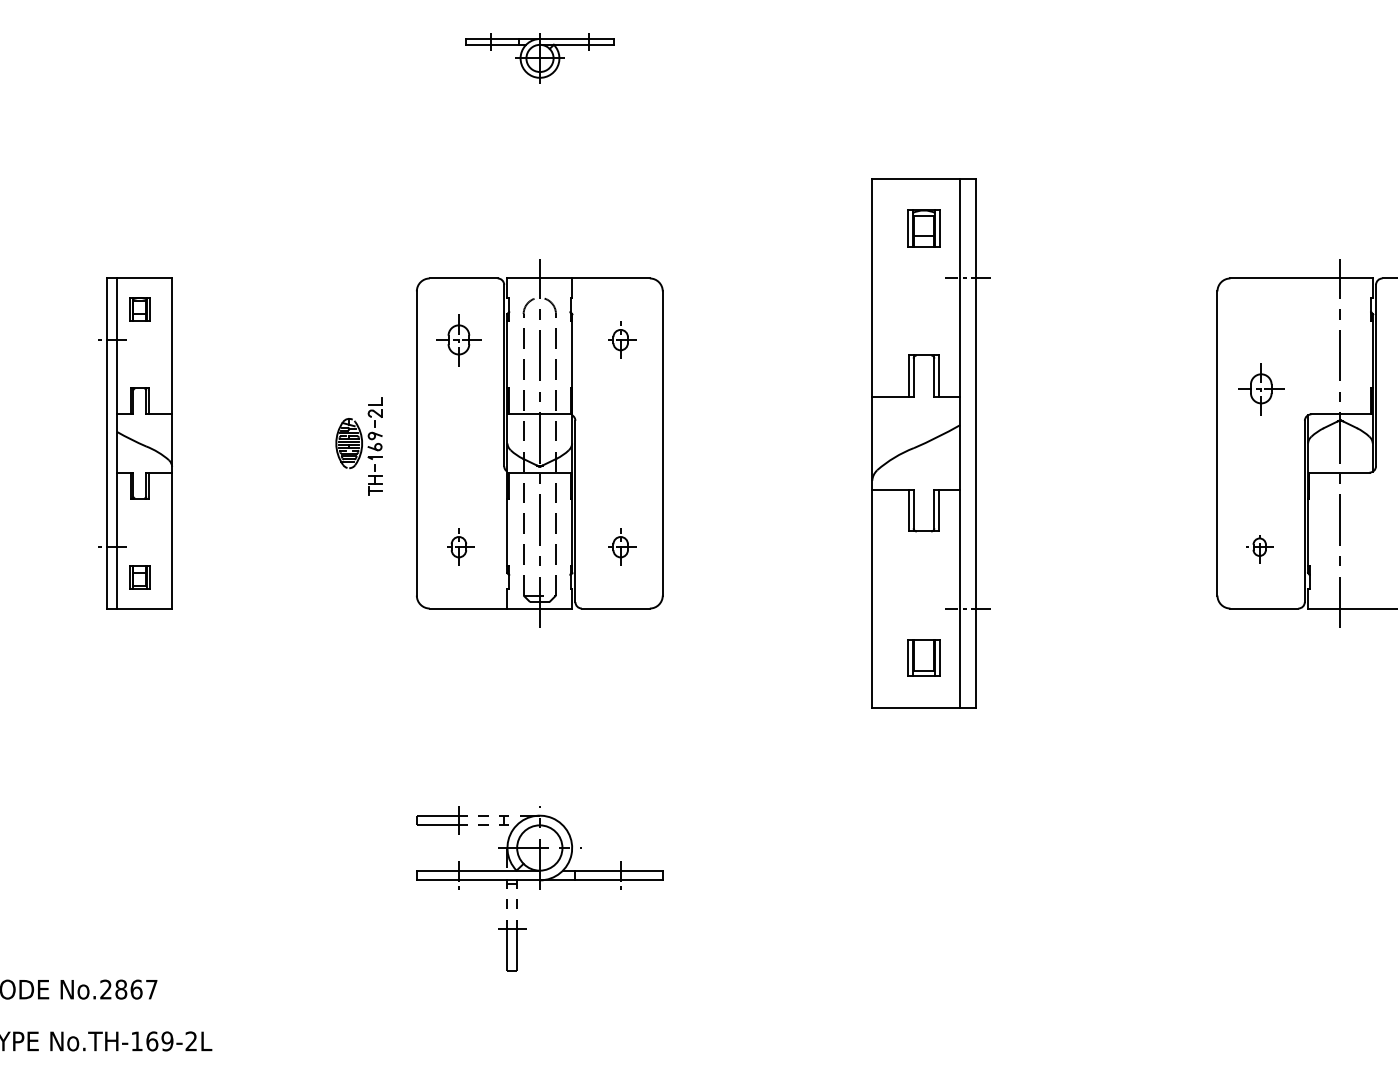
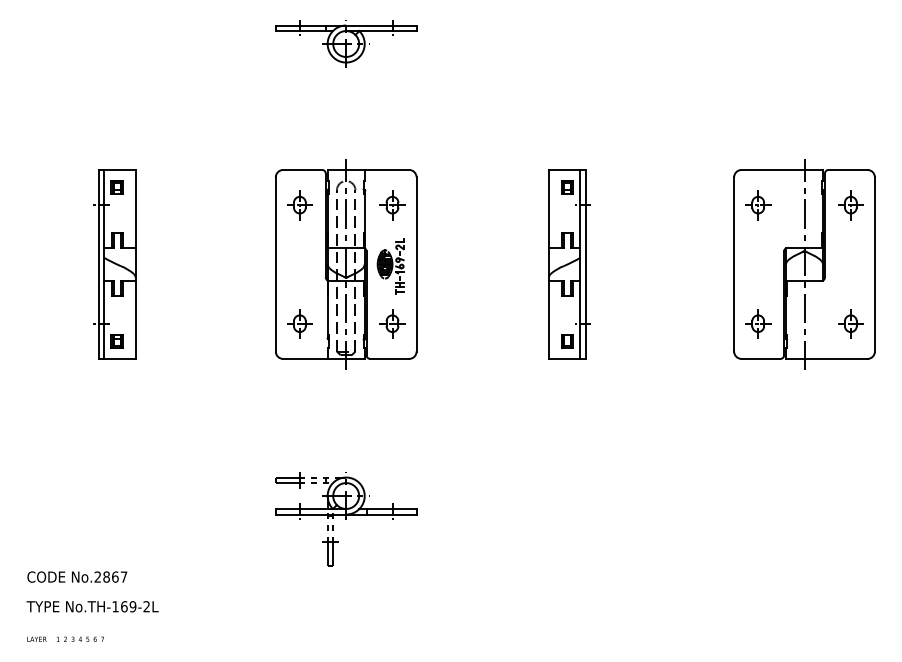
part: (540, 57) -> (346, 43), size x1.67
part: (620, 340) -> (392, 205), size x1.43
part: (1261, 389) -> (758, 205), moved
part: (929, 443) -> (569, 264), size x0.62
part: (358, 447) -> (390, 266), moved
part: (458, 546) -> (299, 323), size x1.43
part: (620, 546) -> (392, 323), size x1.43
part: (1260, 546) -> (758, 323), size x1.67

